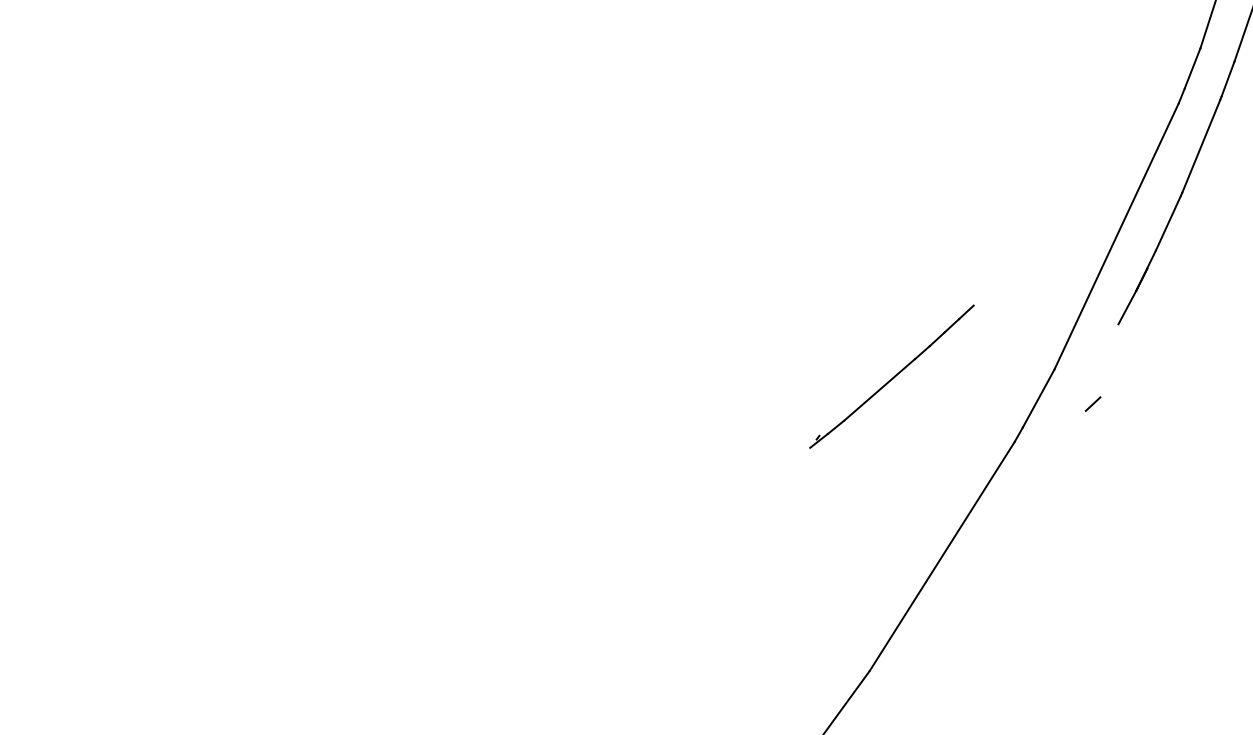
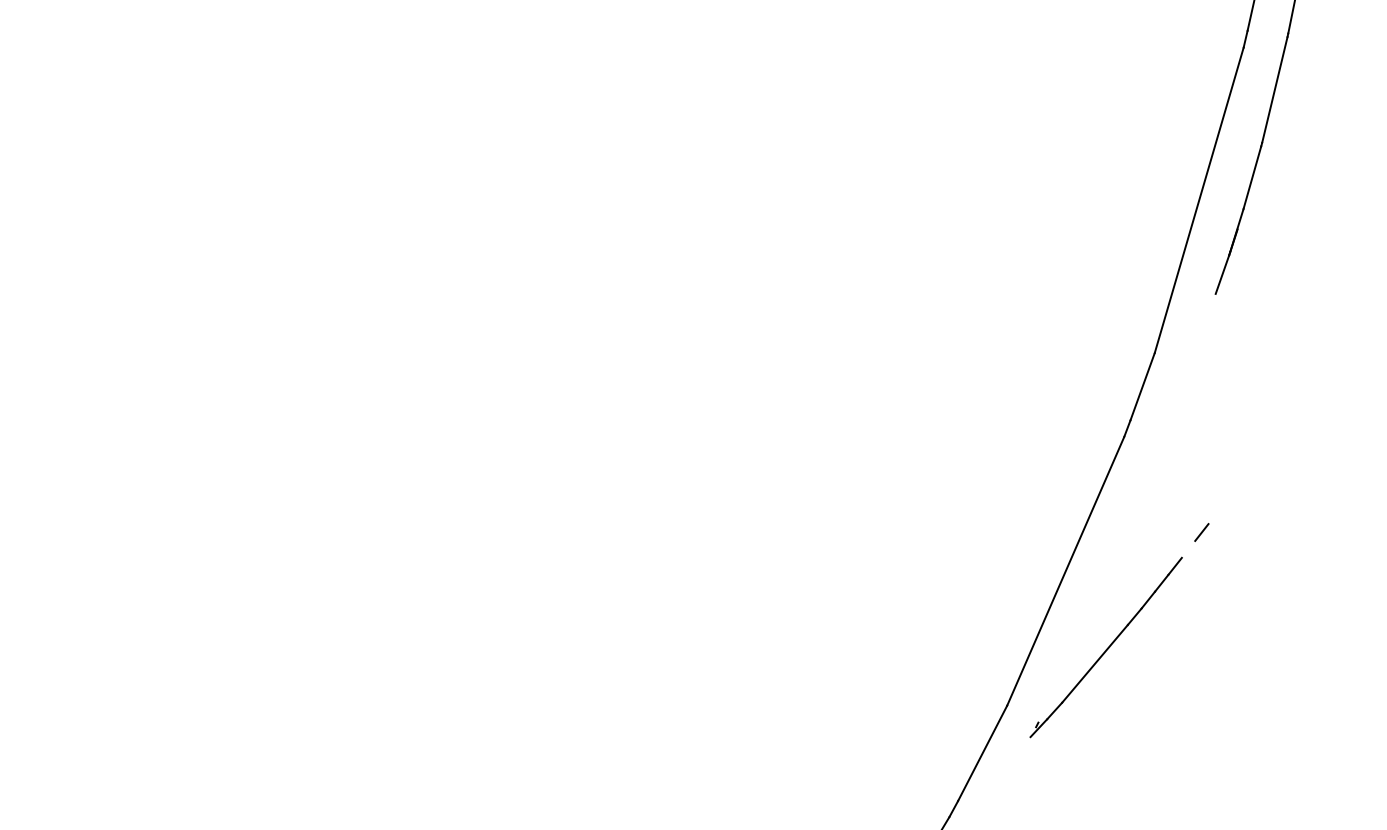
part: (891, 376) -> (1105, 647), moved
line: (1092, 404) -> (1201, 532), moved

